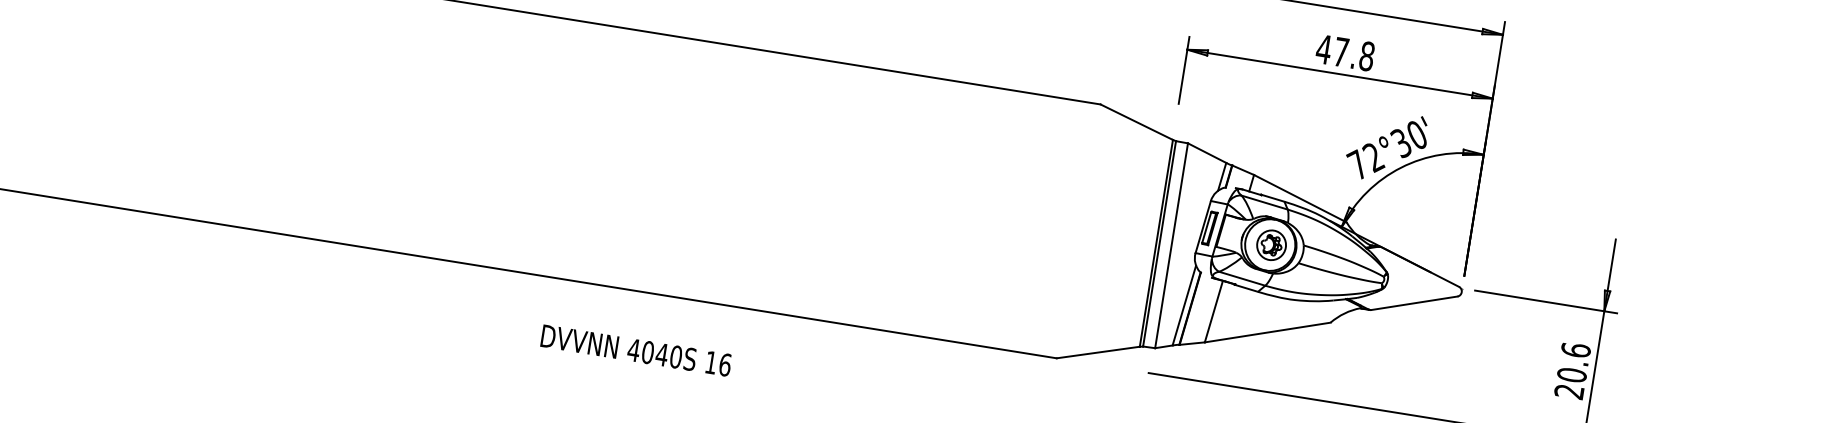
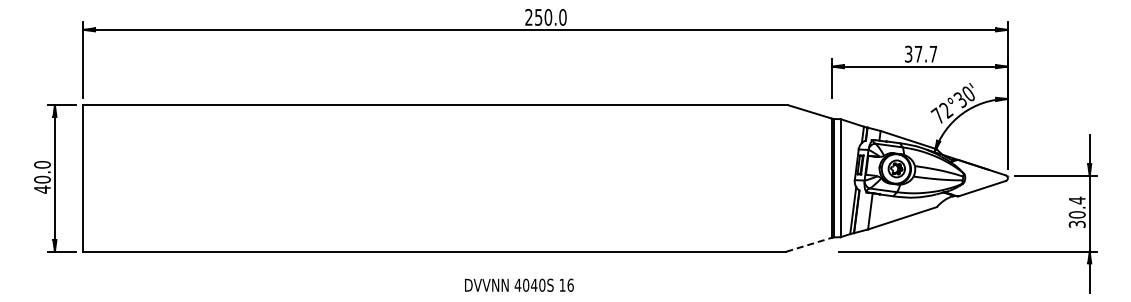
text: (1344, 51) -> (920, 53), 47.8 -> 37.7
text: (636, 349) -> (519, 284), moved
line: (1099, 352) -> (809, 244), solid -> dashed
text: (1571, 369) -> (1076, 211), 20.6 -> 30.4

